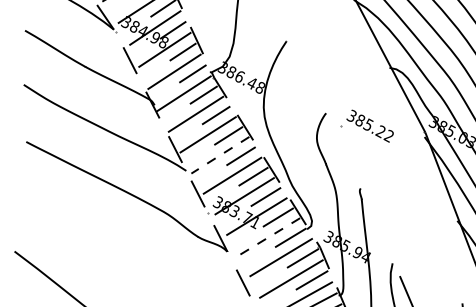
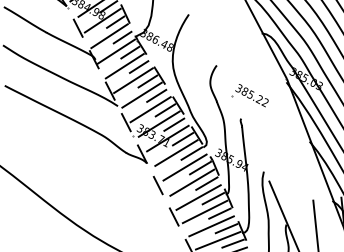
part: (366, 126) -> (249, 95), moved
line: (219, 155) -> (141, 95), dashed -> solid
line: (269, 237) -> (176, 153), dashed -> solid

